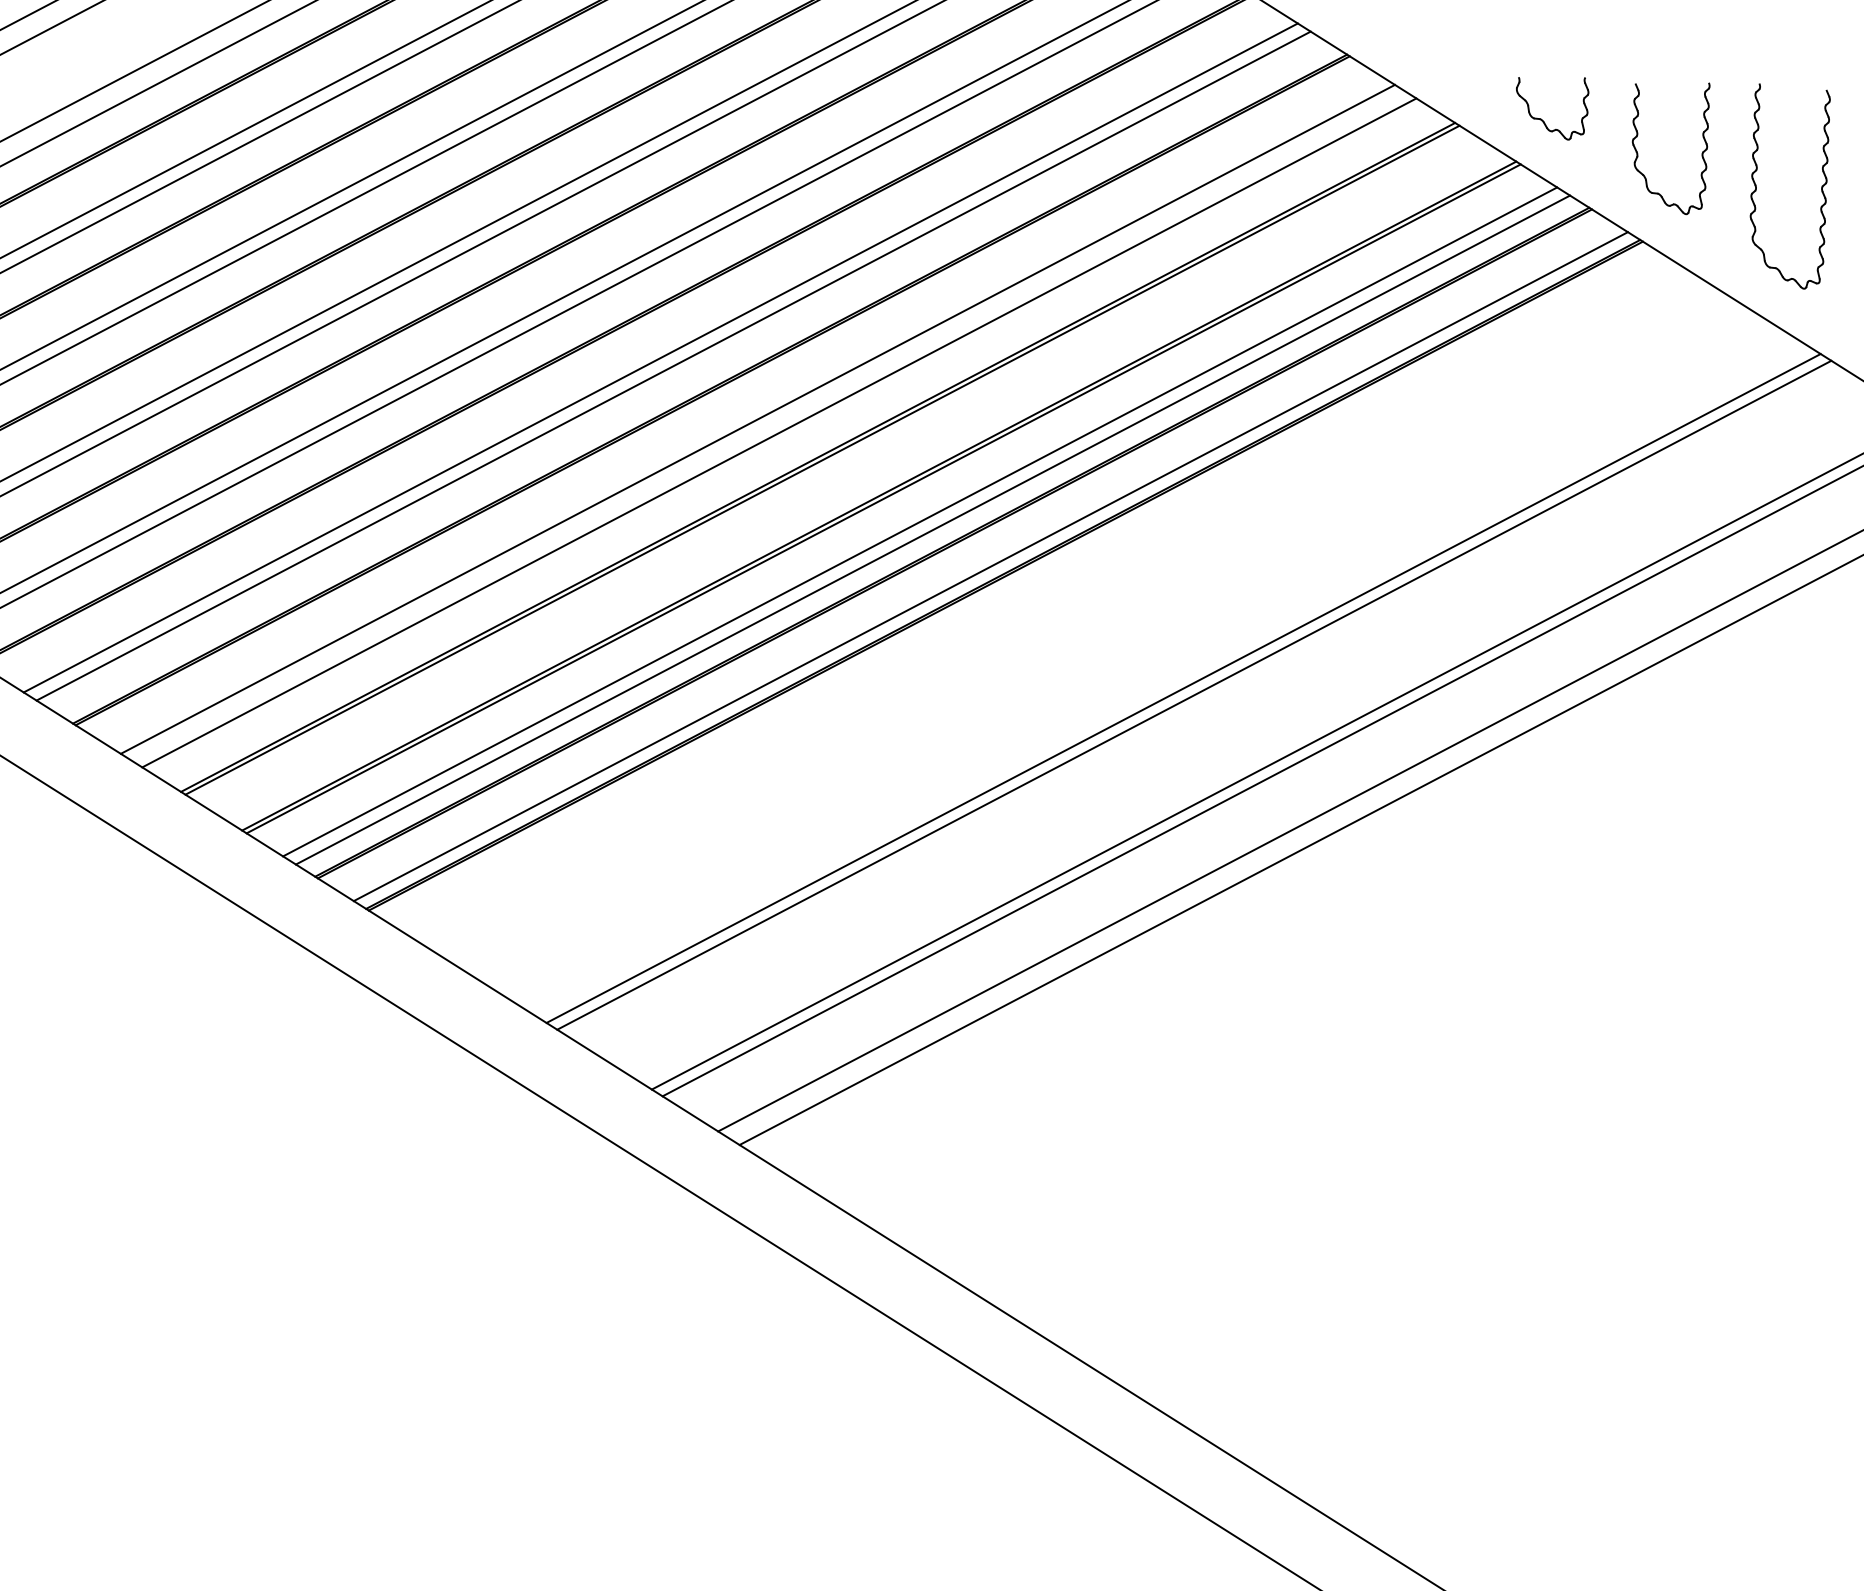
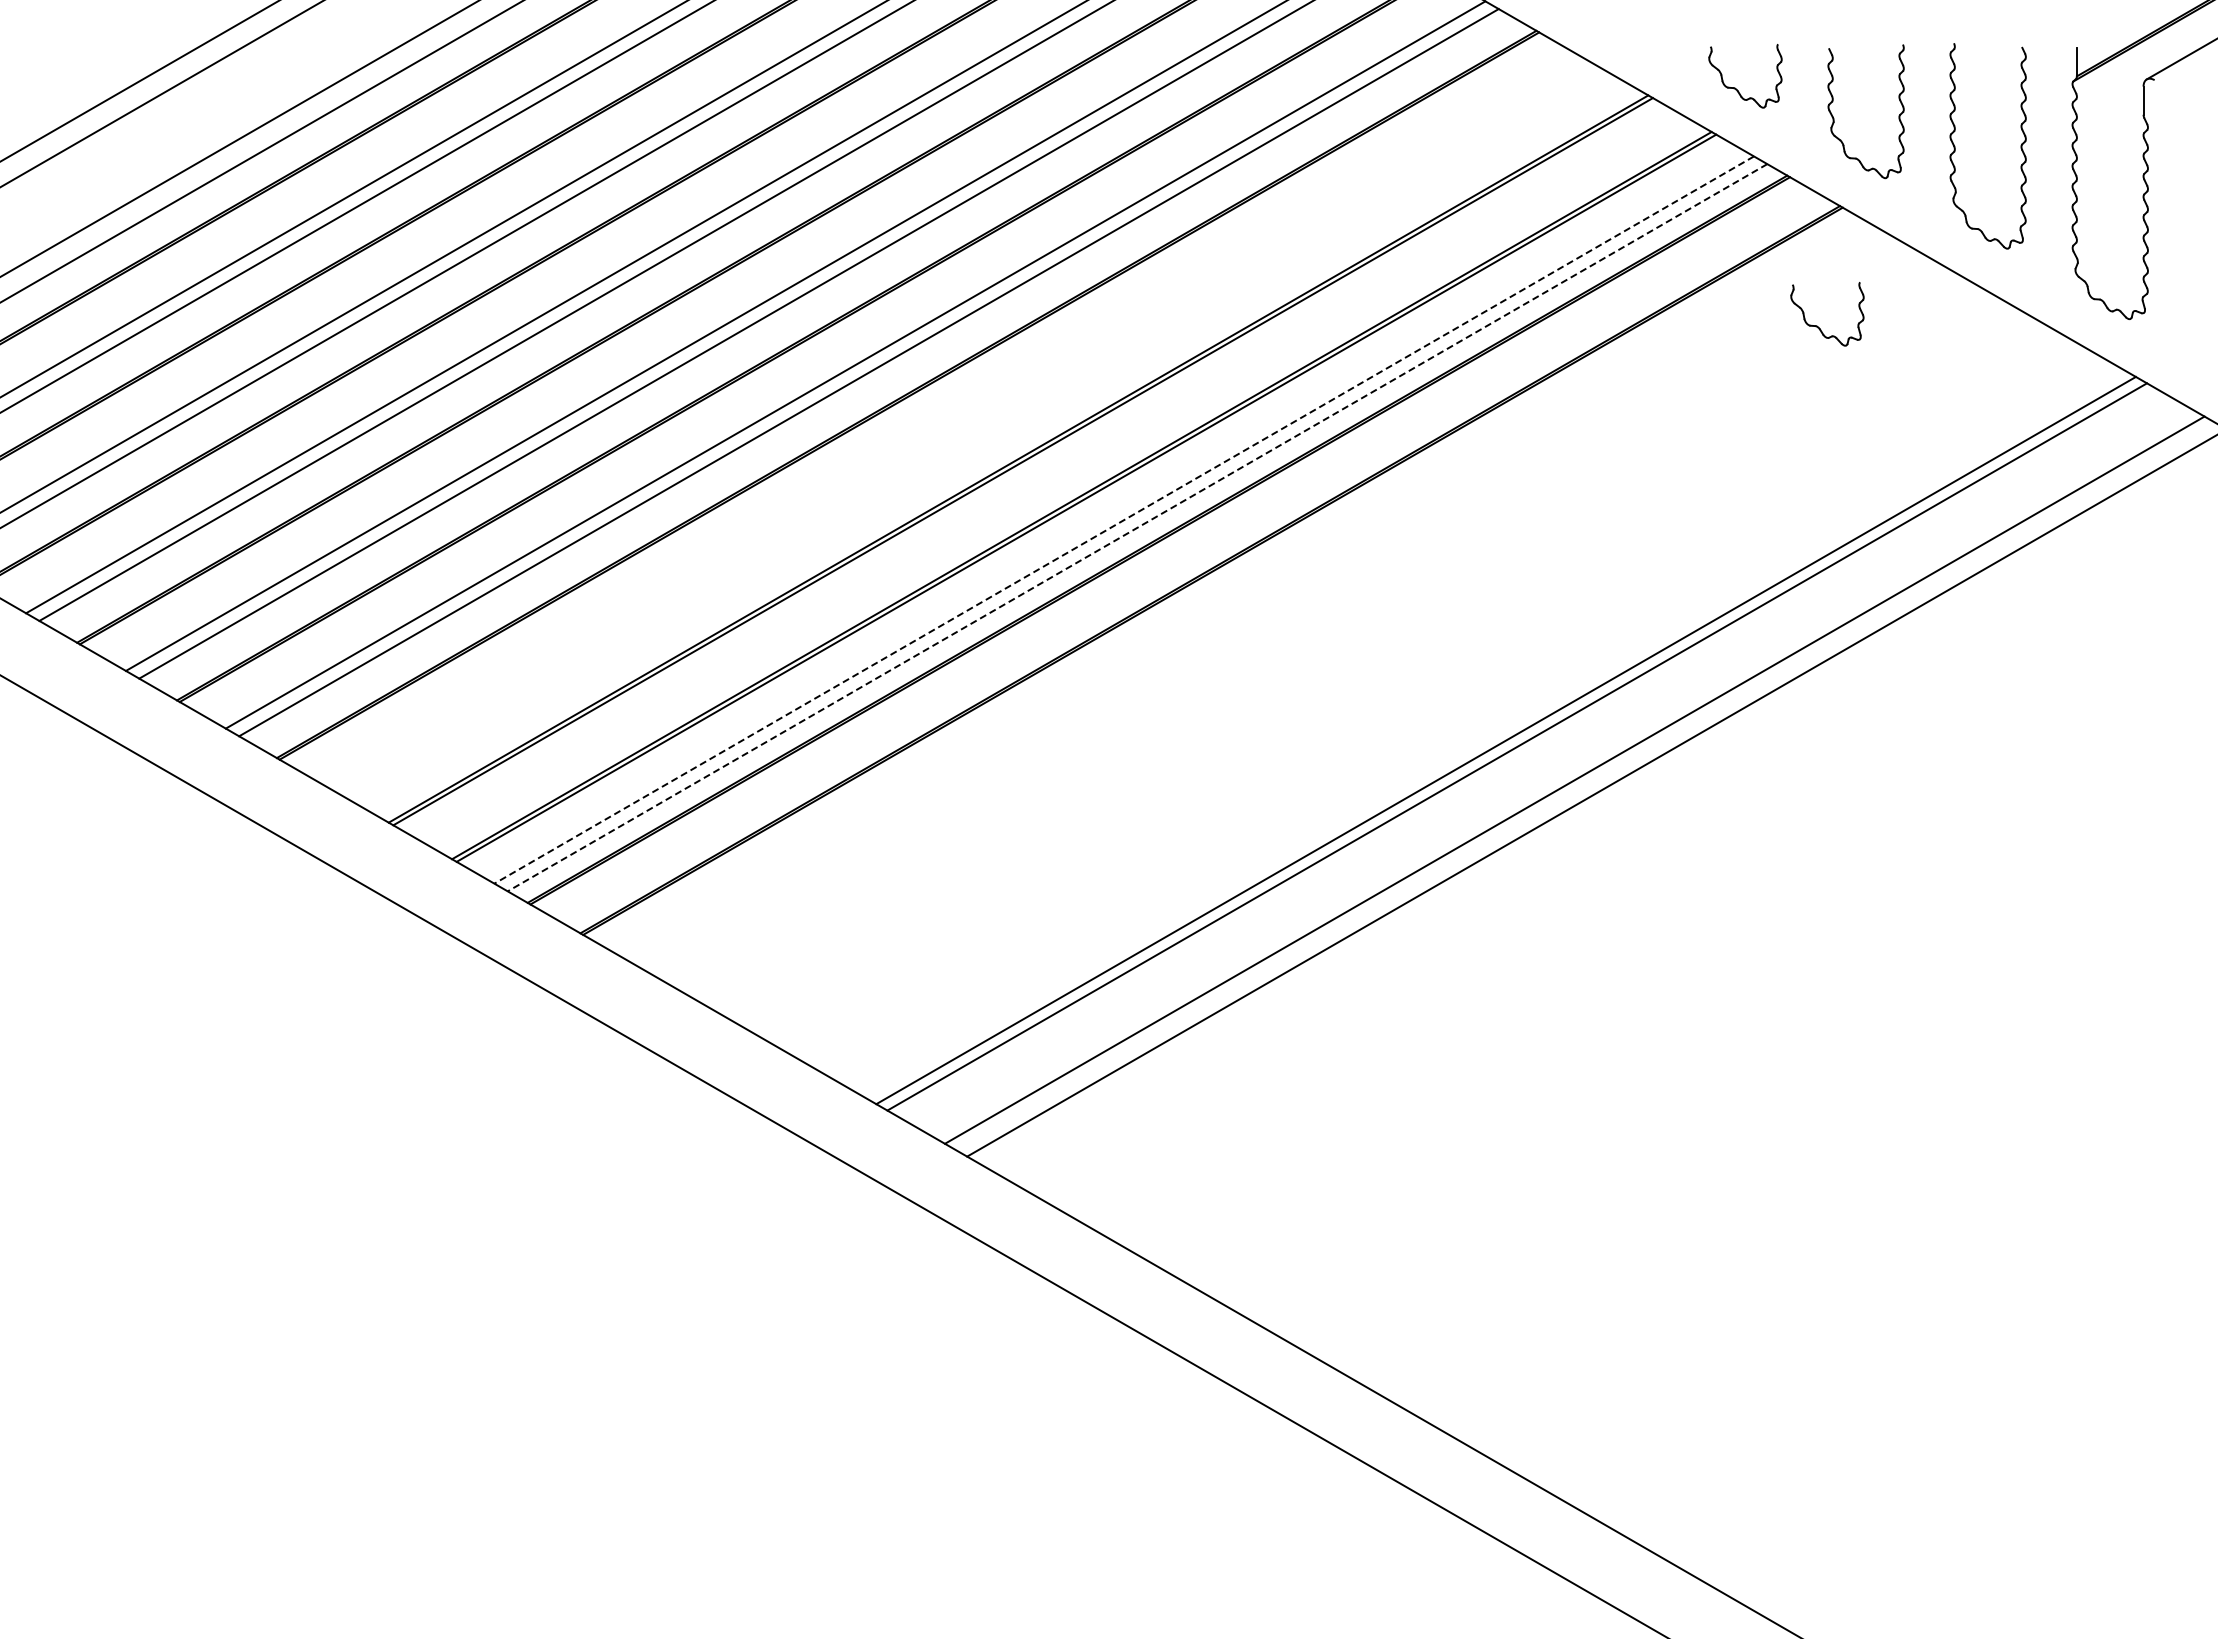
part: (1613, 357) -> (1817, 325), added
line: (758, 418) -> (956, 422), removed
line: (779, 432) -> (978, 435), removed
line: (919, 522) -> (1123, 520), solid -> dashed
line: (932, 529) -> (1137, 527), solid -> dashed
line: (990, 565) -> (1197, 561), removed
line: (1183, 688) -> (1396, 677), removed
line: (1193, 694) -> (1407, 683), removed

